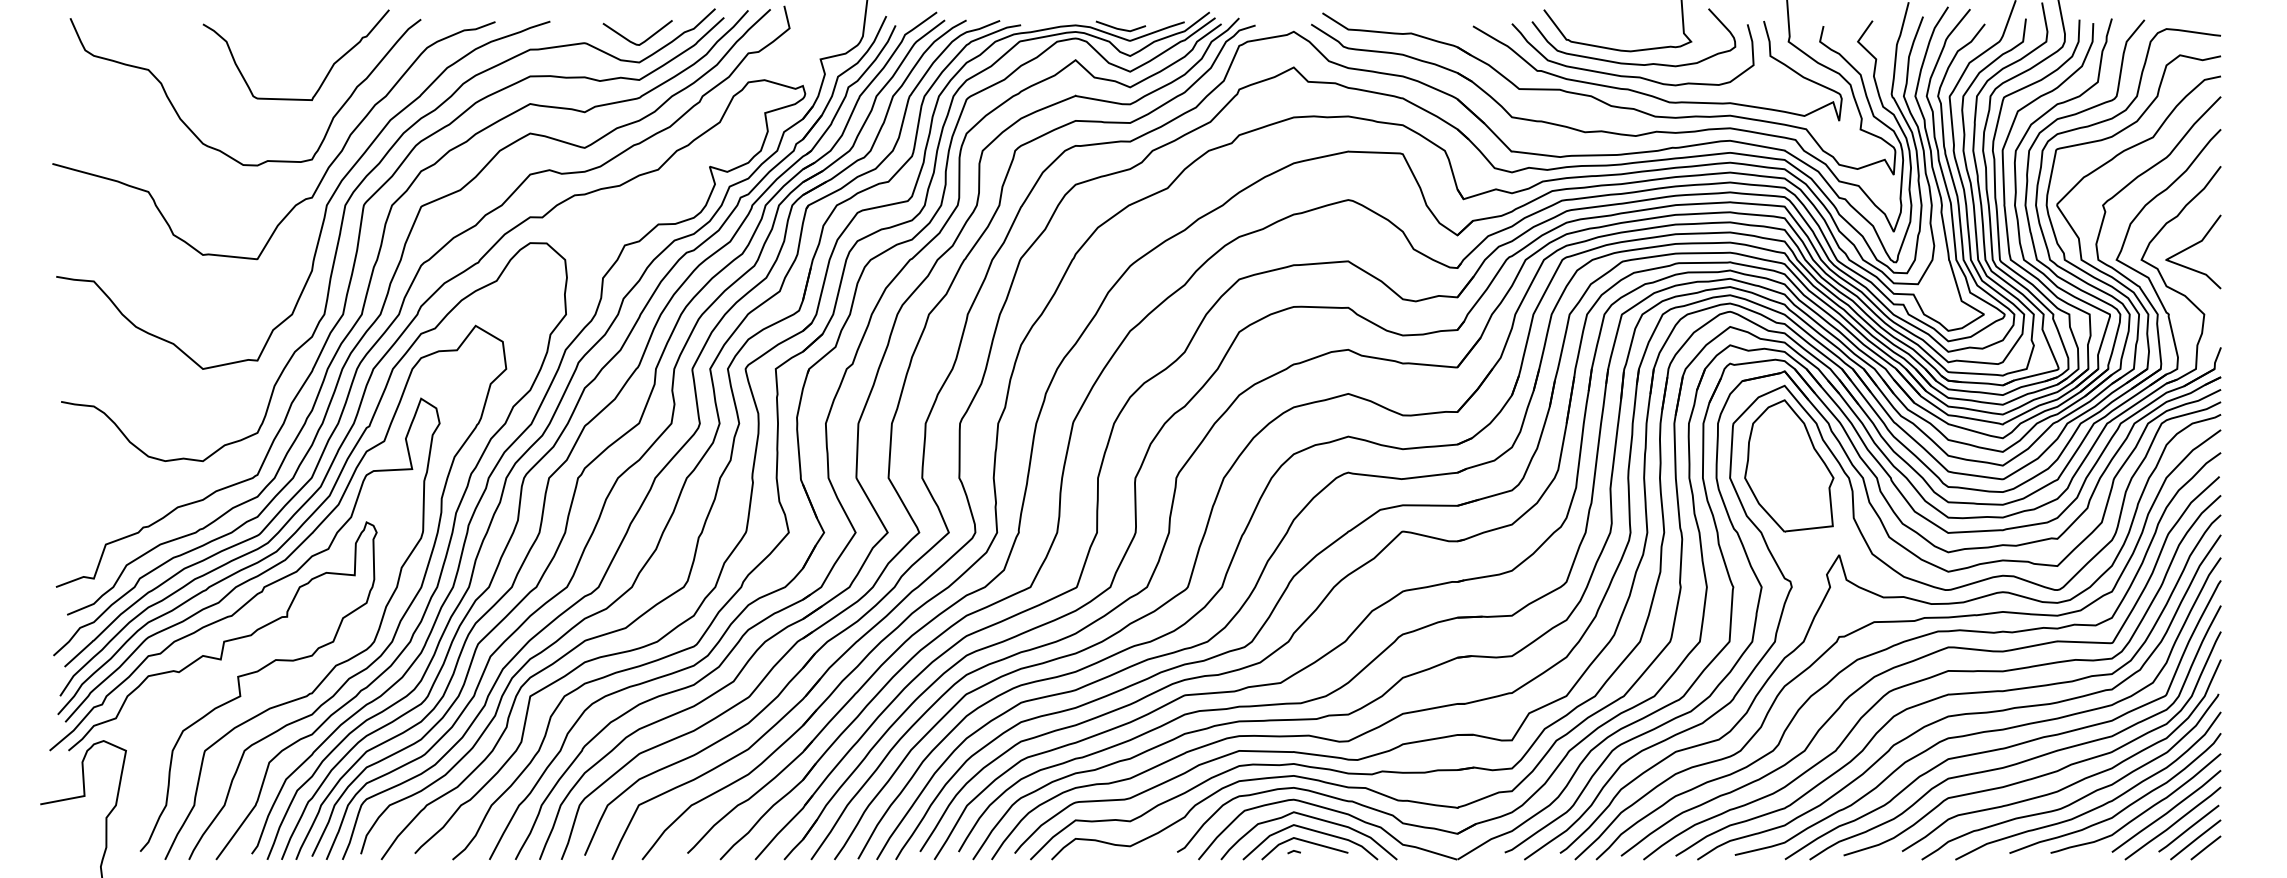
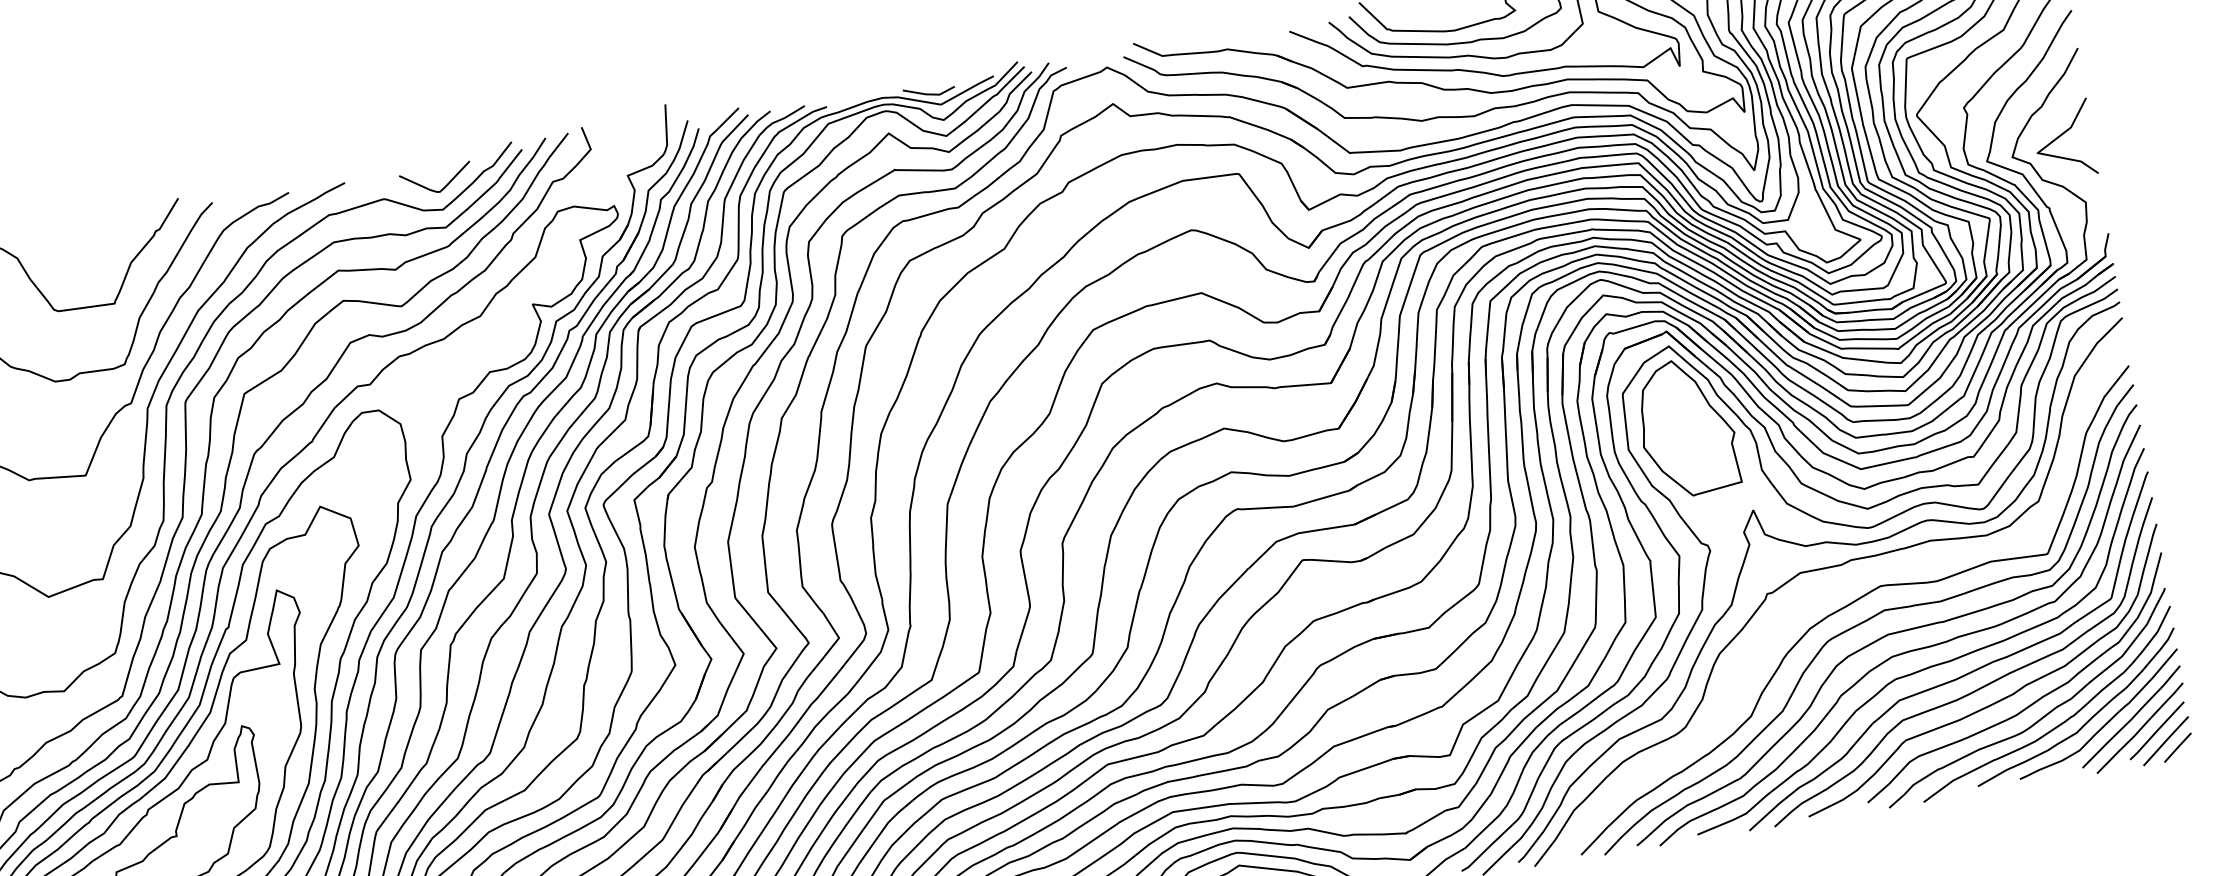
curve: (1905, 642) -> (1835, 588), removed

